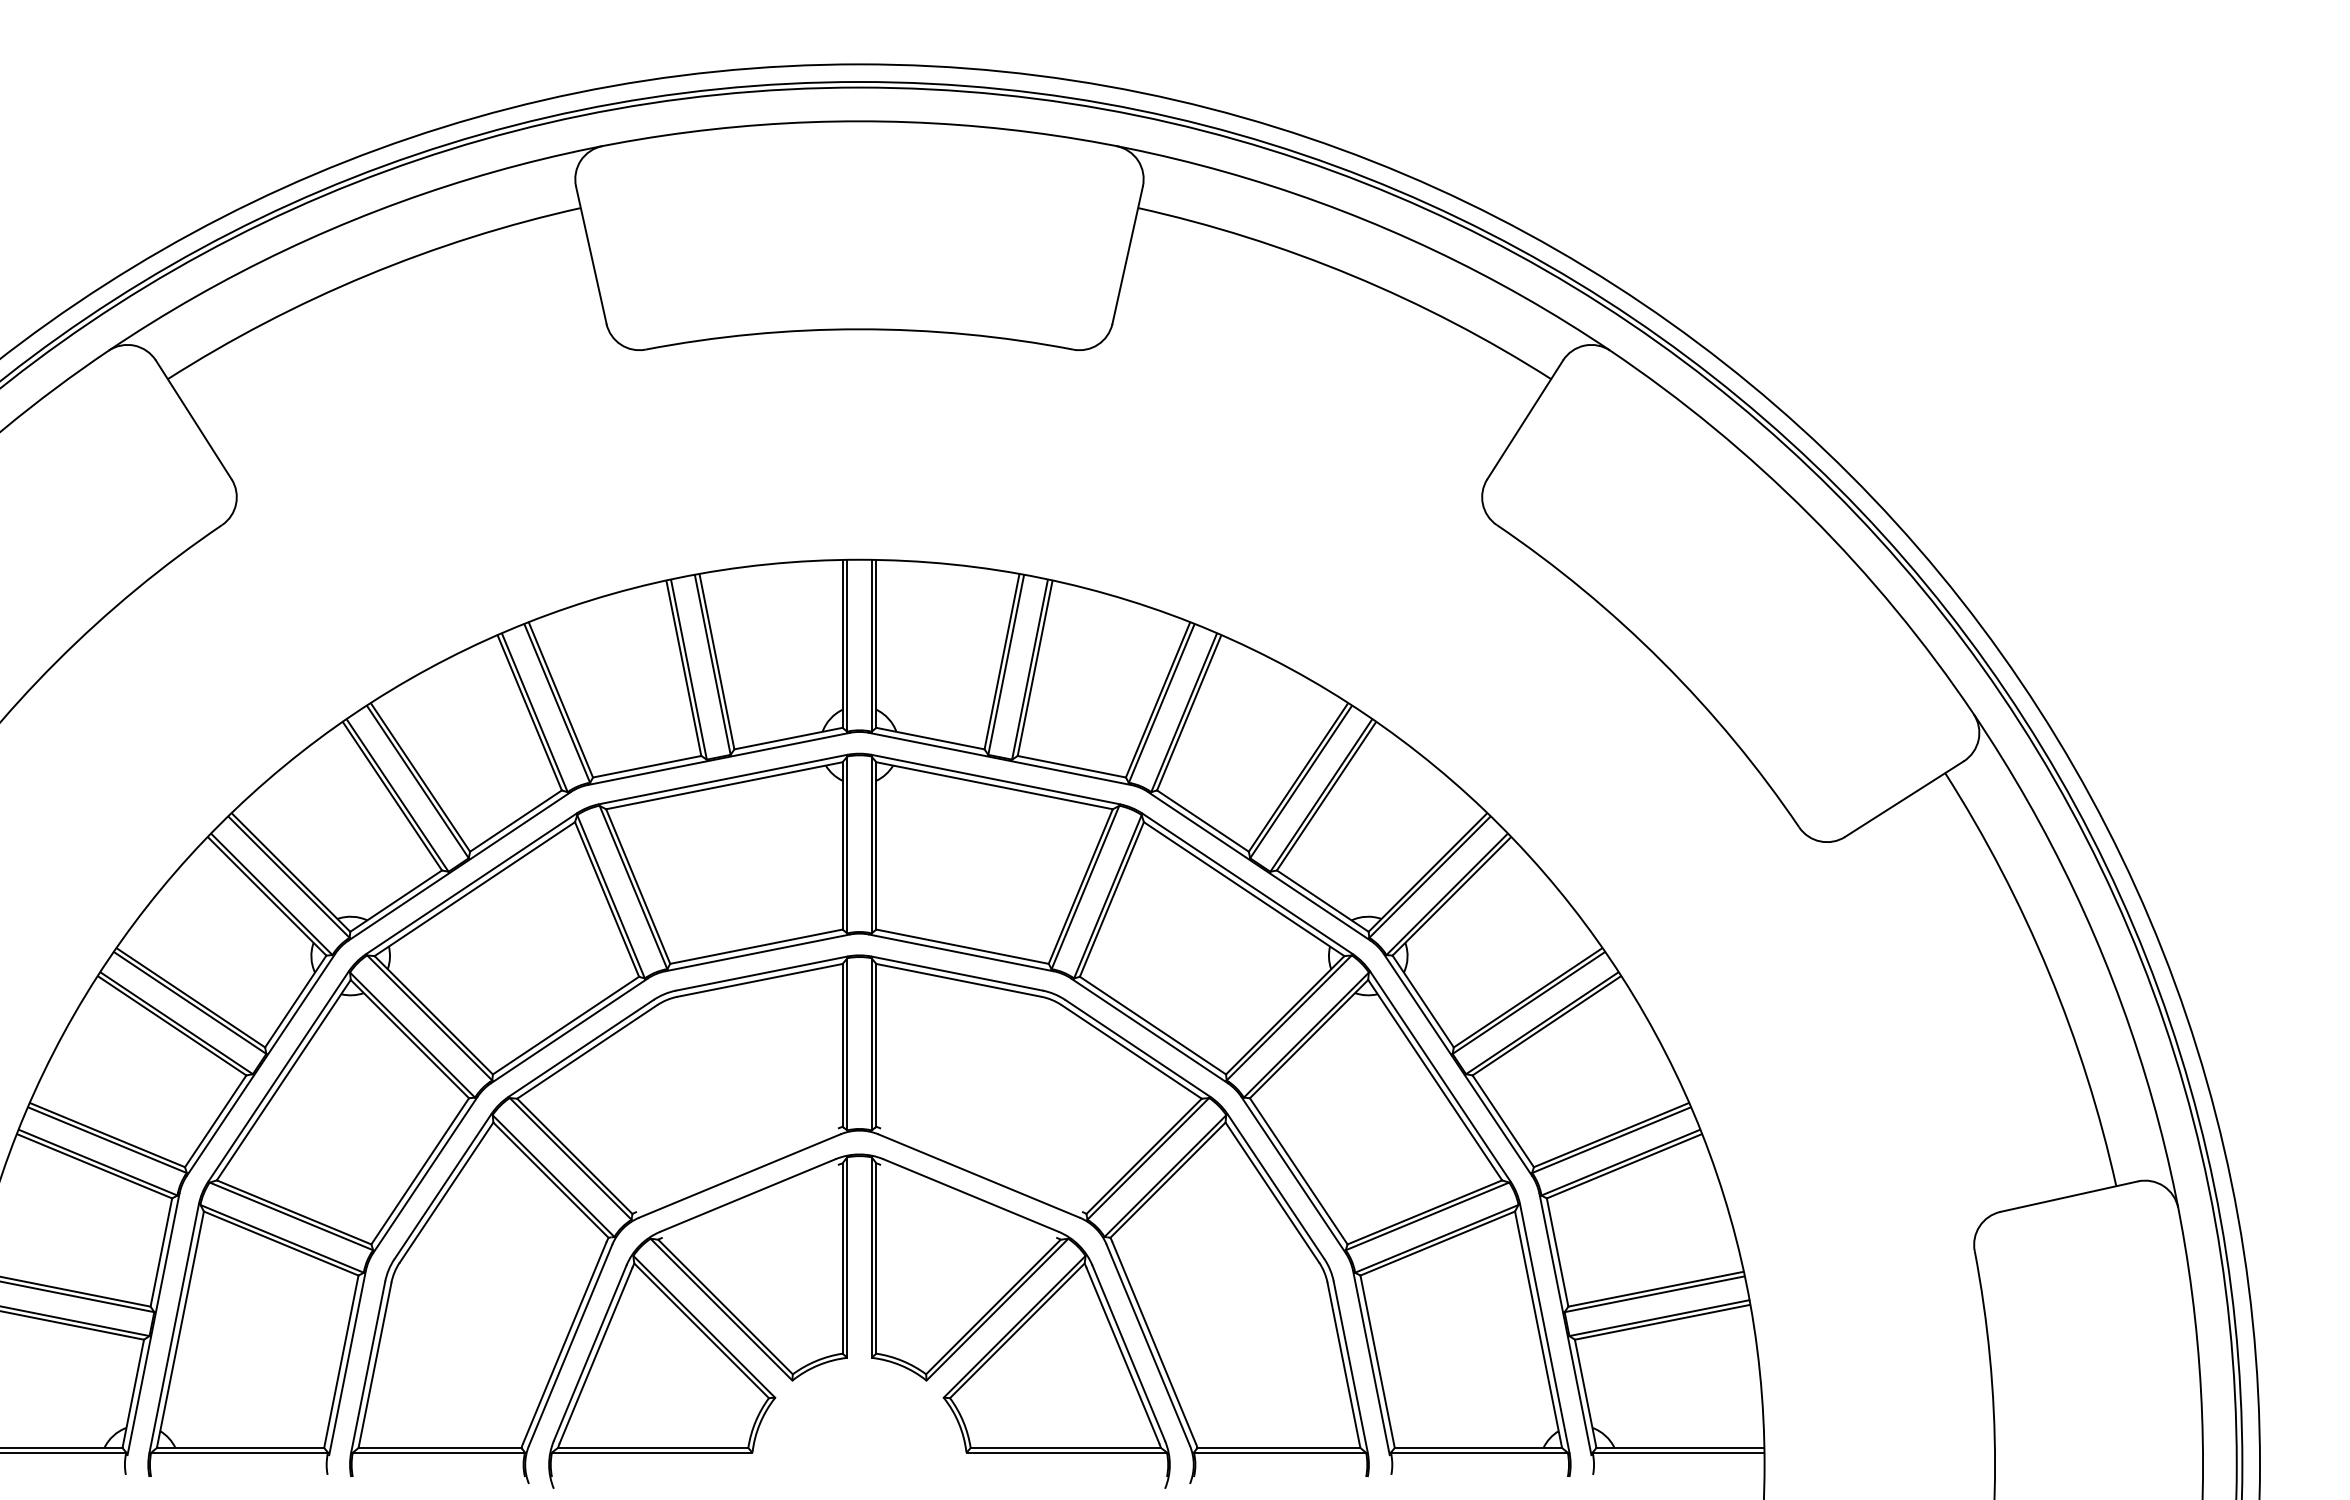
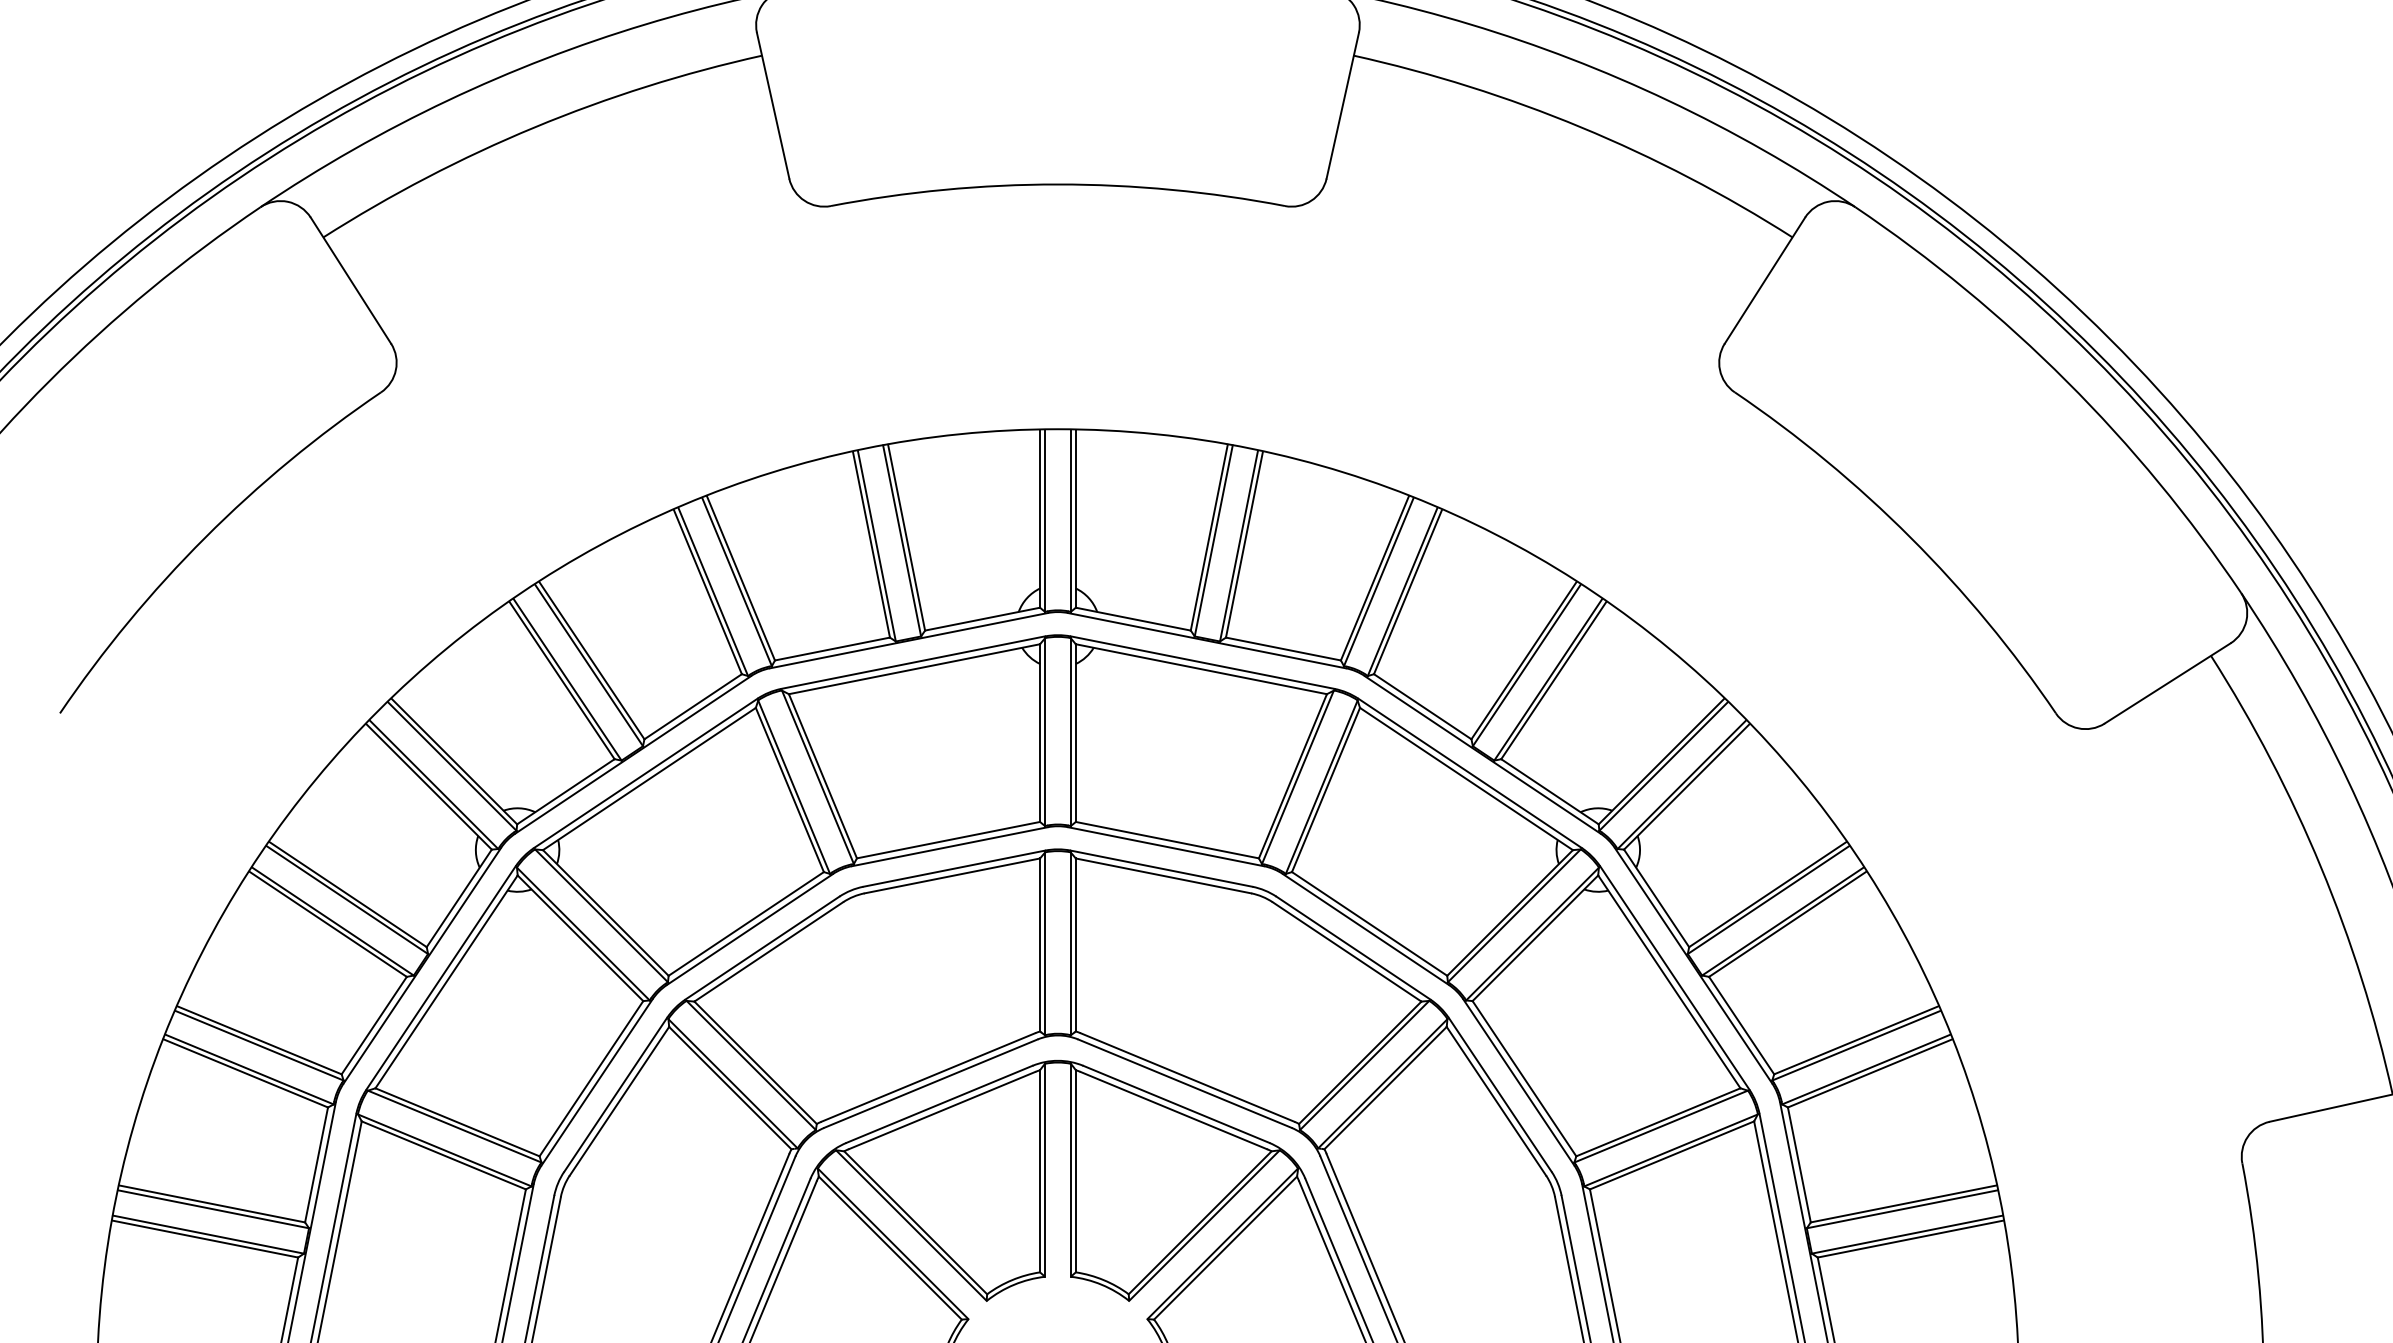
line: (736, 1169) -> (927, 1076), added
line: (981, 1169) -> (1187, 1076), added
line: (749, 1201) -> (941, 1110), added
line: (968, 1201) -> (1173, 1110), added

